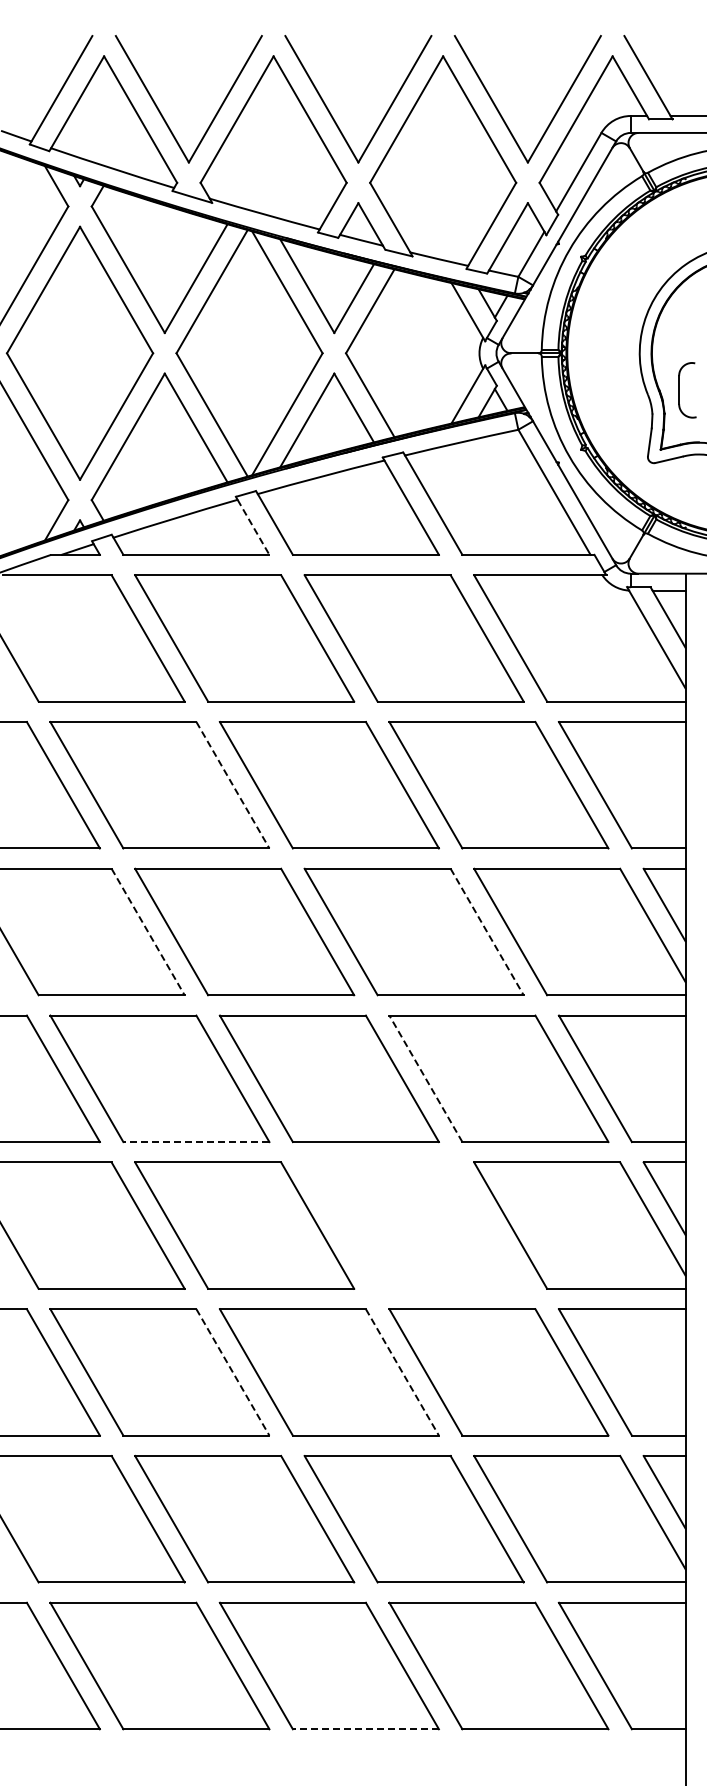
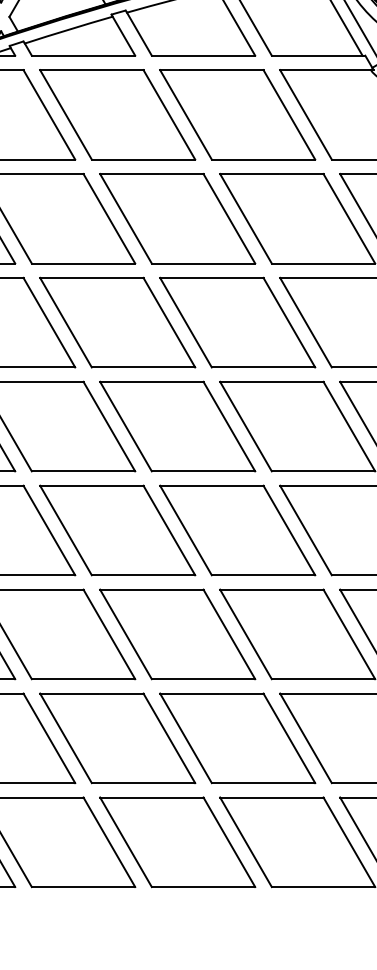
line: (253, 527) -> (123, 36), dashed -> solid
line: (233, 785) -> (109, 218), dashed -> solid
line: (148, 932) -> (49, 323), dashed -> solid
line: (487, 932) -> (289, 323), dashed -> solid
line: (425, 1078) -> (245, 426), dashed -> solid
line: (195, 1142) -> (82, 471), dashed -> solid
part: (413, 1225) -> (237, 530), added
line: (233, 1372) -> (109, 634), dashed -> solid
line: (402, 1372) -> (229, 634), dashed -> solid
line: (365, 1729) -> (203, 887), dashed -> solid

